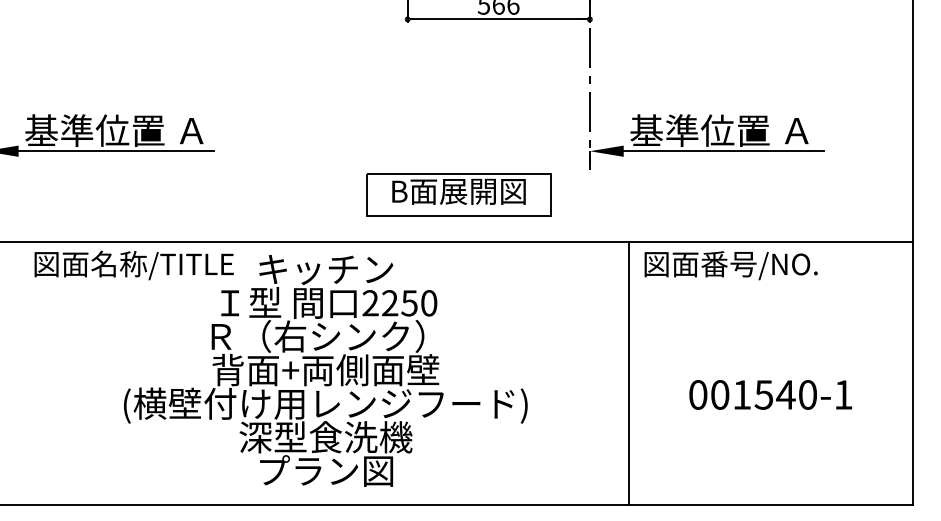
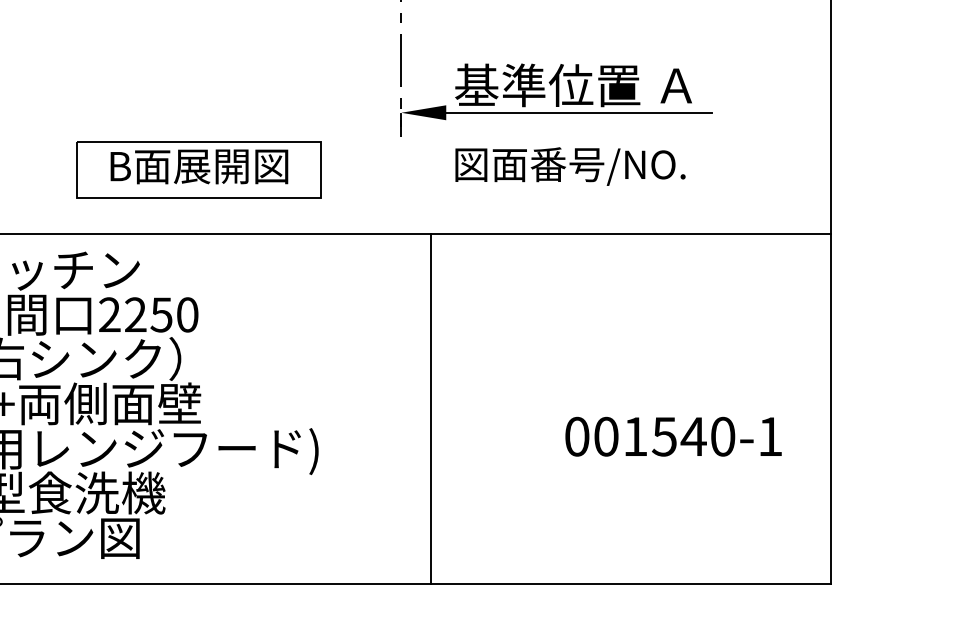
part: (458, 194) -> (198, 170), moved
text: (730, 265) -> (569, 166), moved
line: (629, 373) -> (431, 408), moved
text: (770, 394) -> (673, 436), moved

